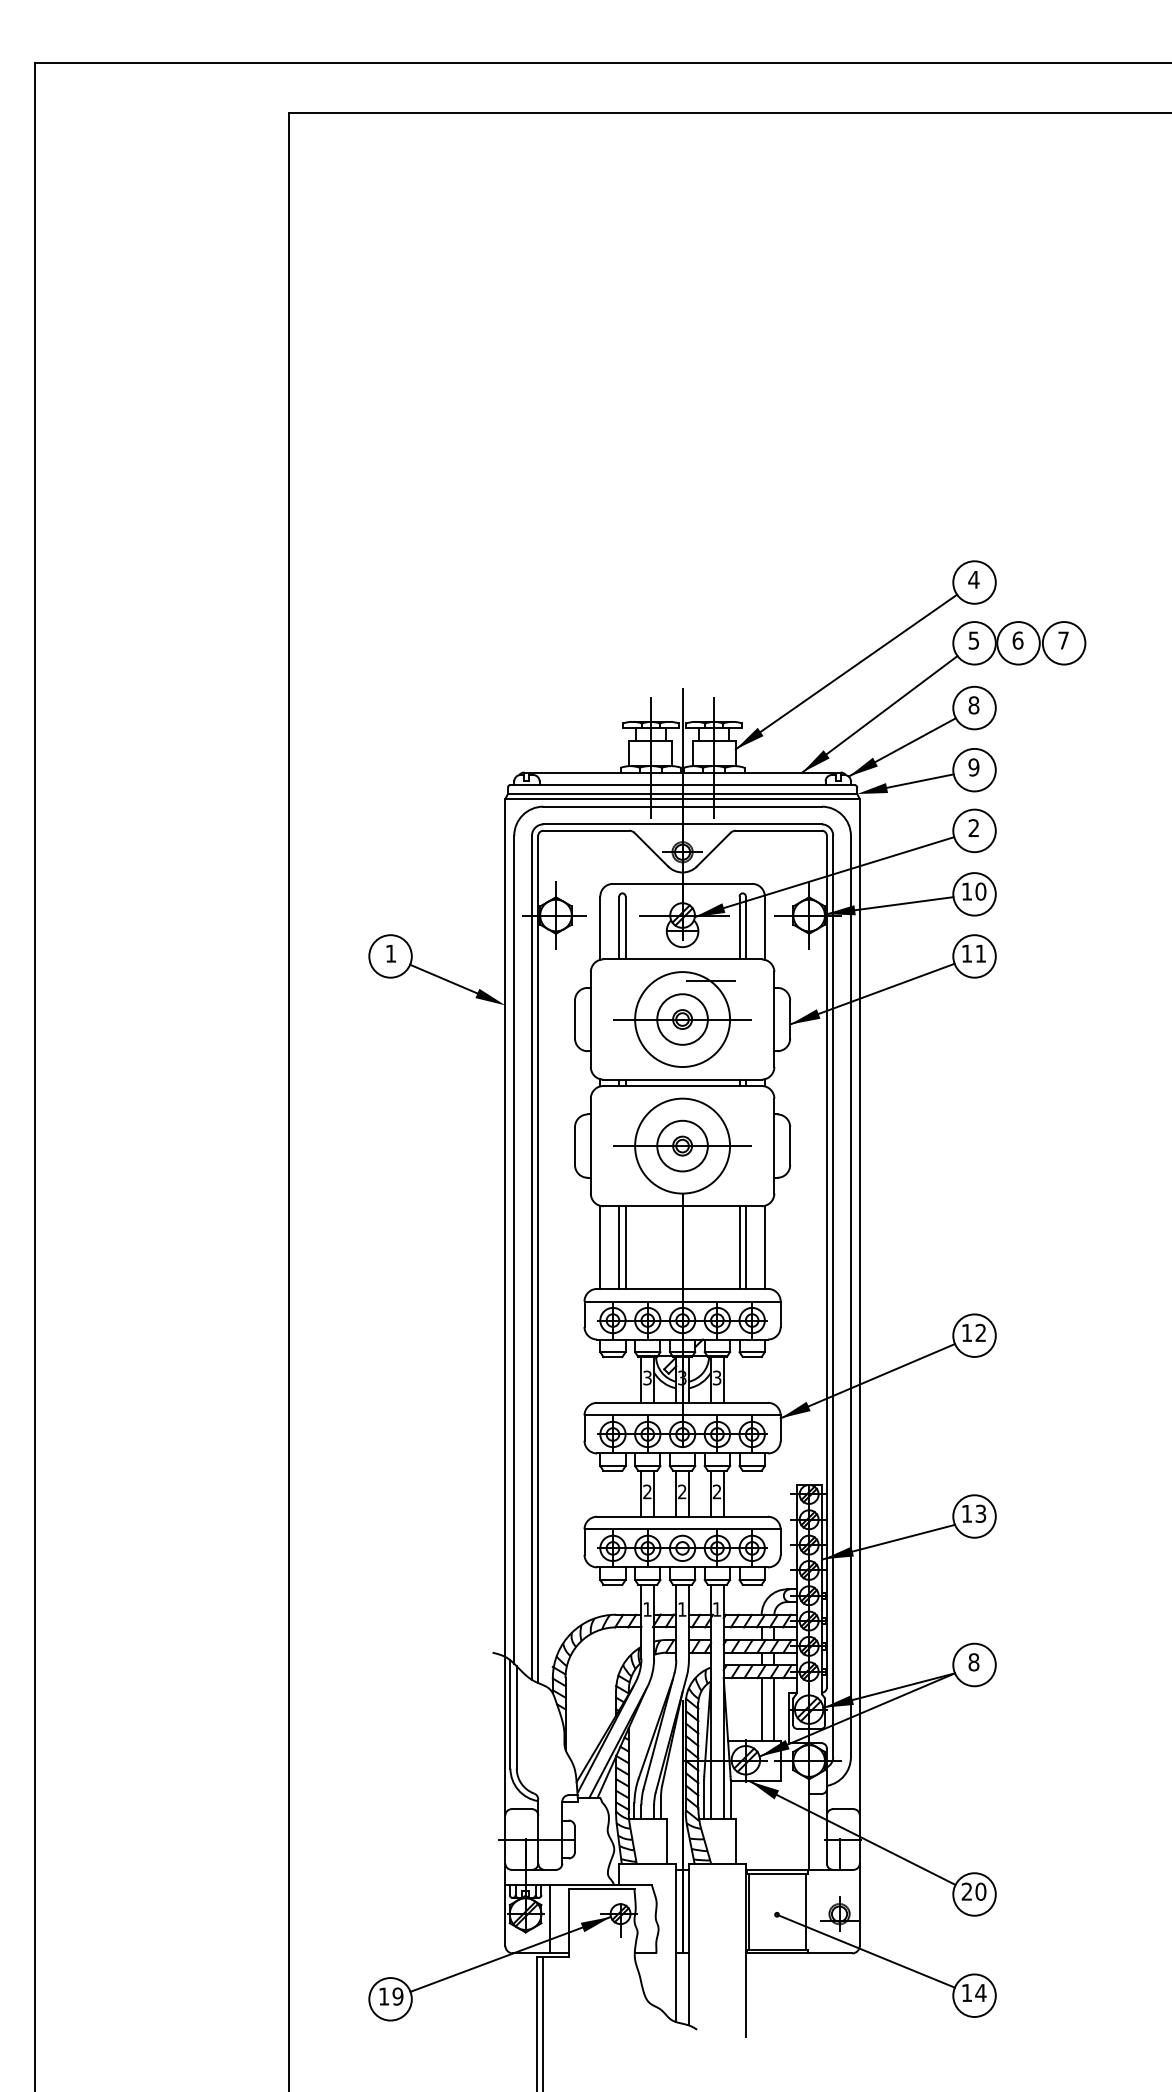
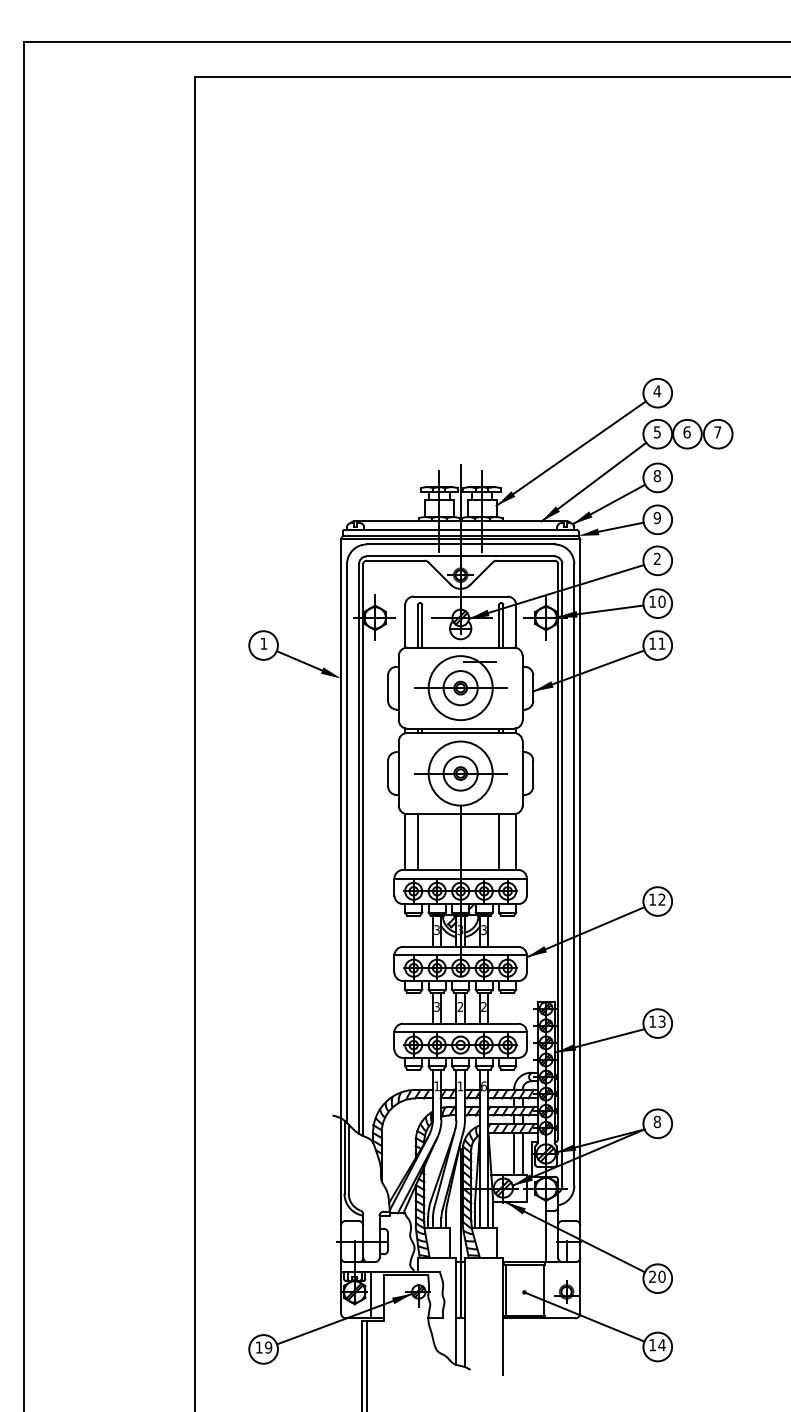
line: (626, 1246) -> (422, 841), removed
line: (746, 1246) -> (503, 841), removed
text: (646, 1491) -> (436, 1006), 2 -> 3
text: (716, 1609) -> (483, 1086), 1 -> 6

